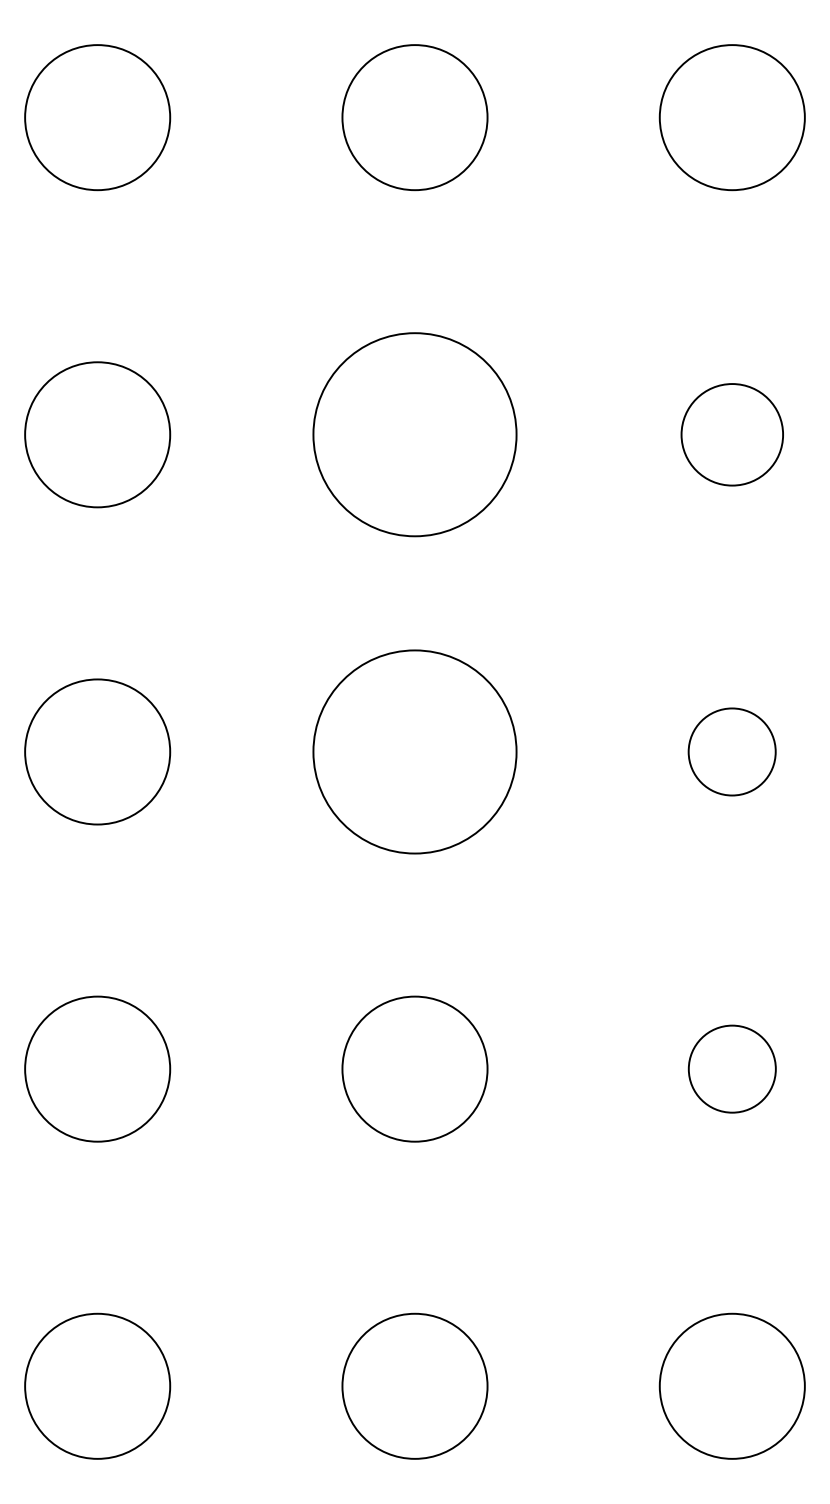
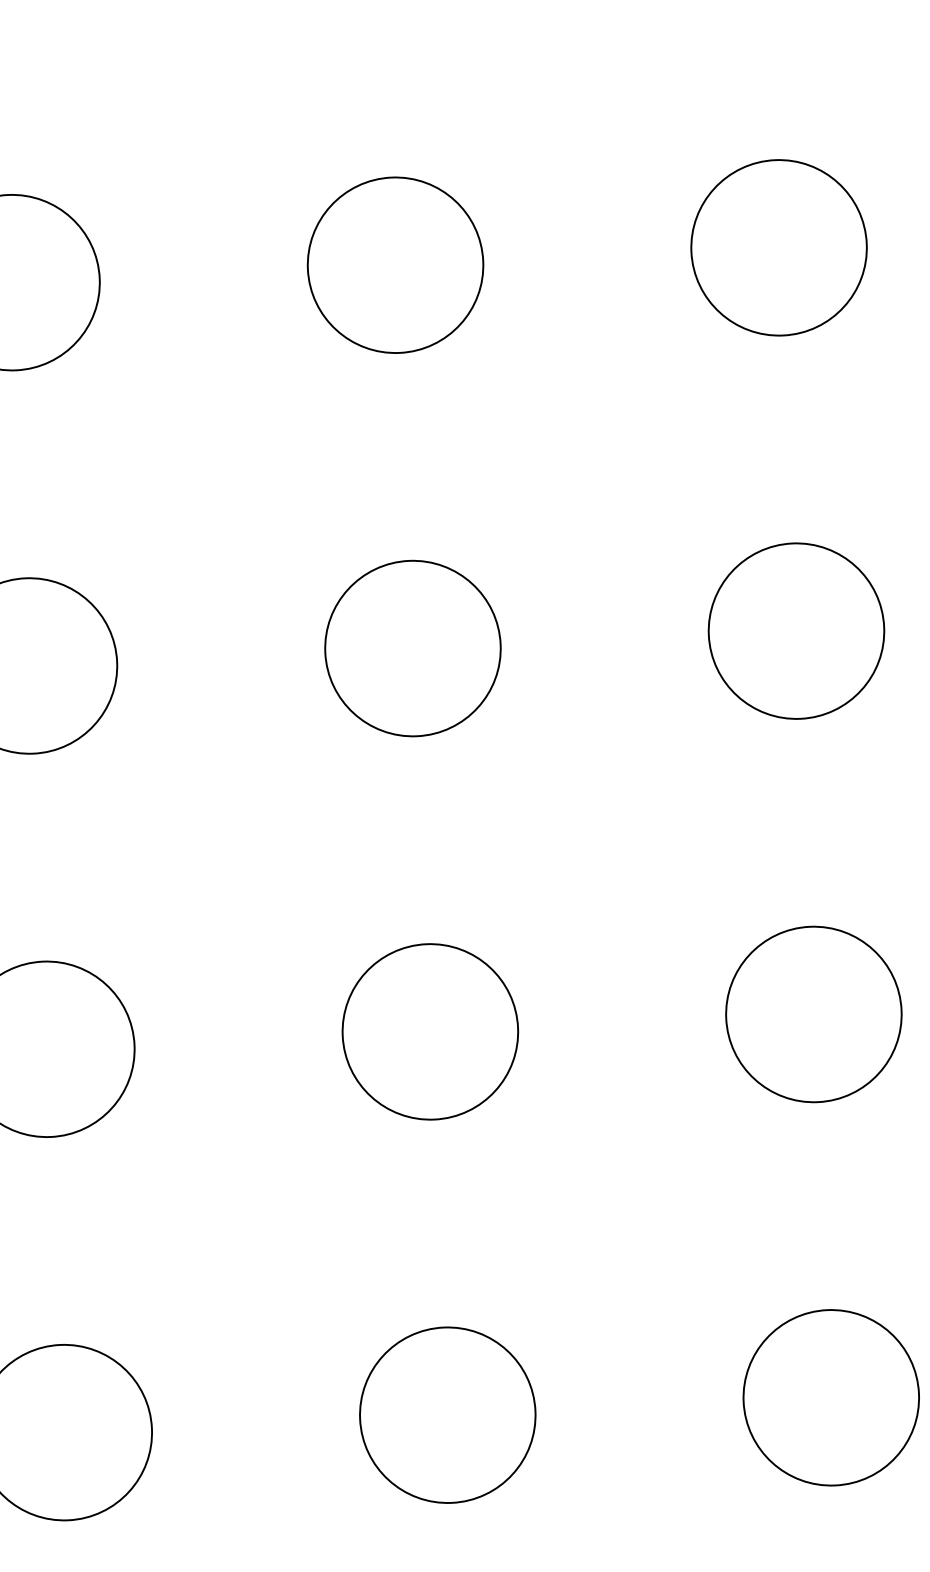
circle: (414, 434) -> (394, 264), size x0.71
circle: (731, 434) -> (778, 247), size x1.43
circle: (414, 751) -> (412, 648), size x0.71
circle: (731, 751) -> (795, 630), size x1.67
circle: (731, 1068) -> (812, 1013), size x1.67

